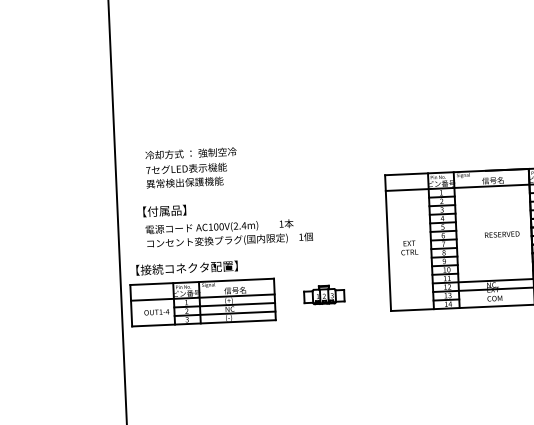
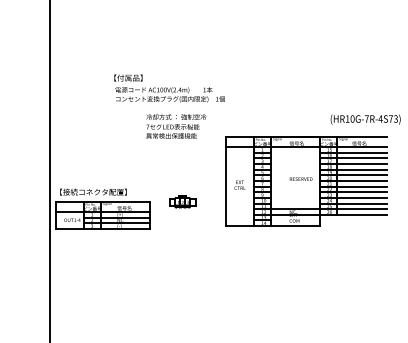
text: (191, 167) -> (176, 126), moved
text: (227, 224) -> (169, 88), moved
part: (323, 294) -> (182, 201), moved

